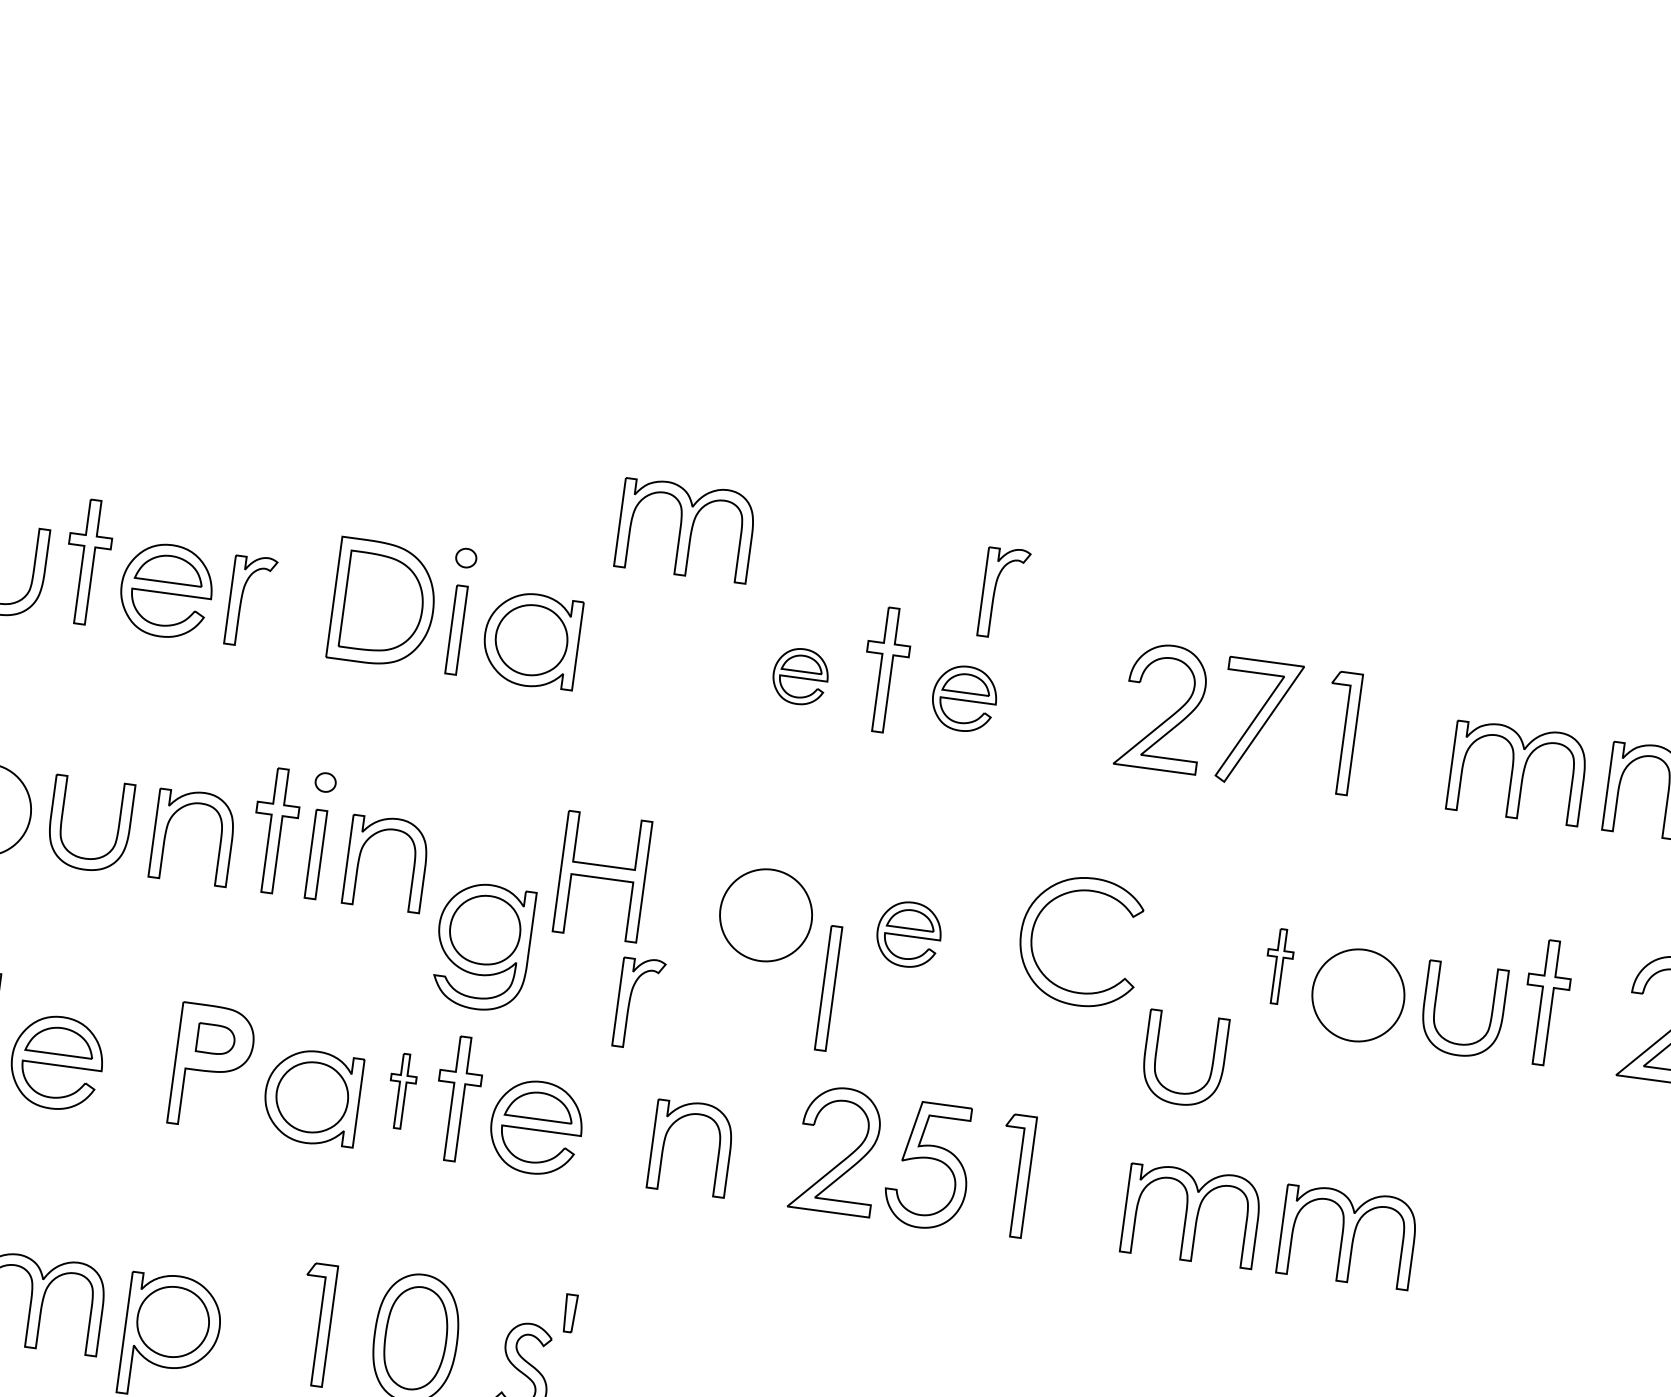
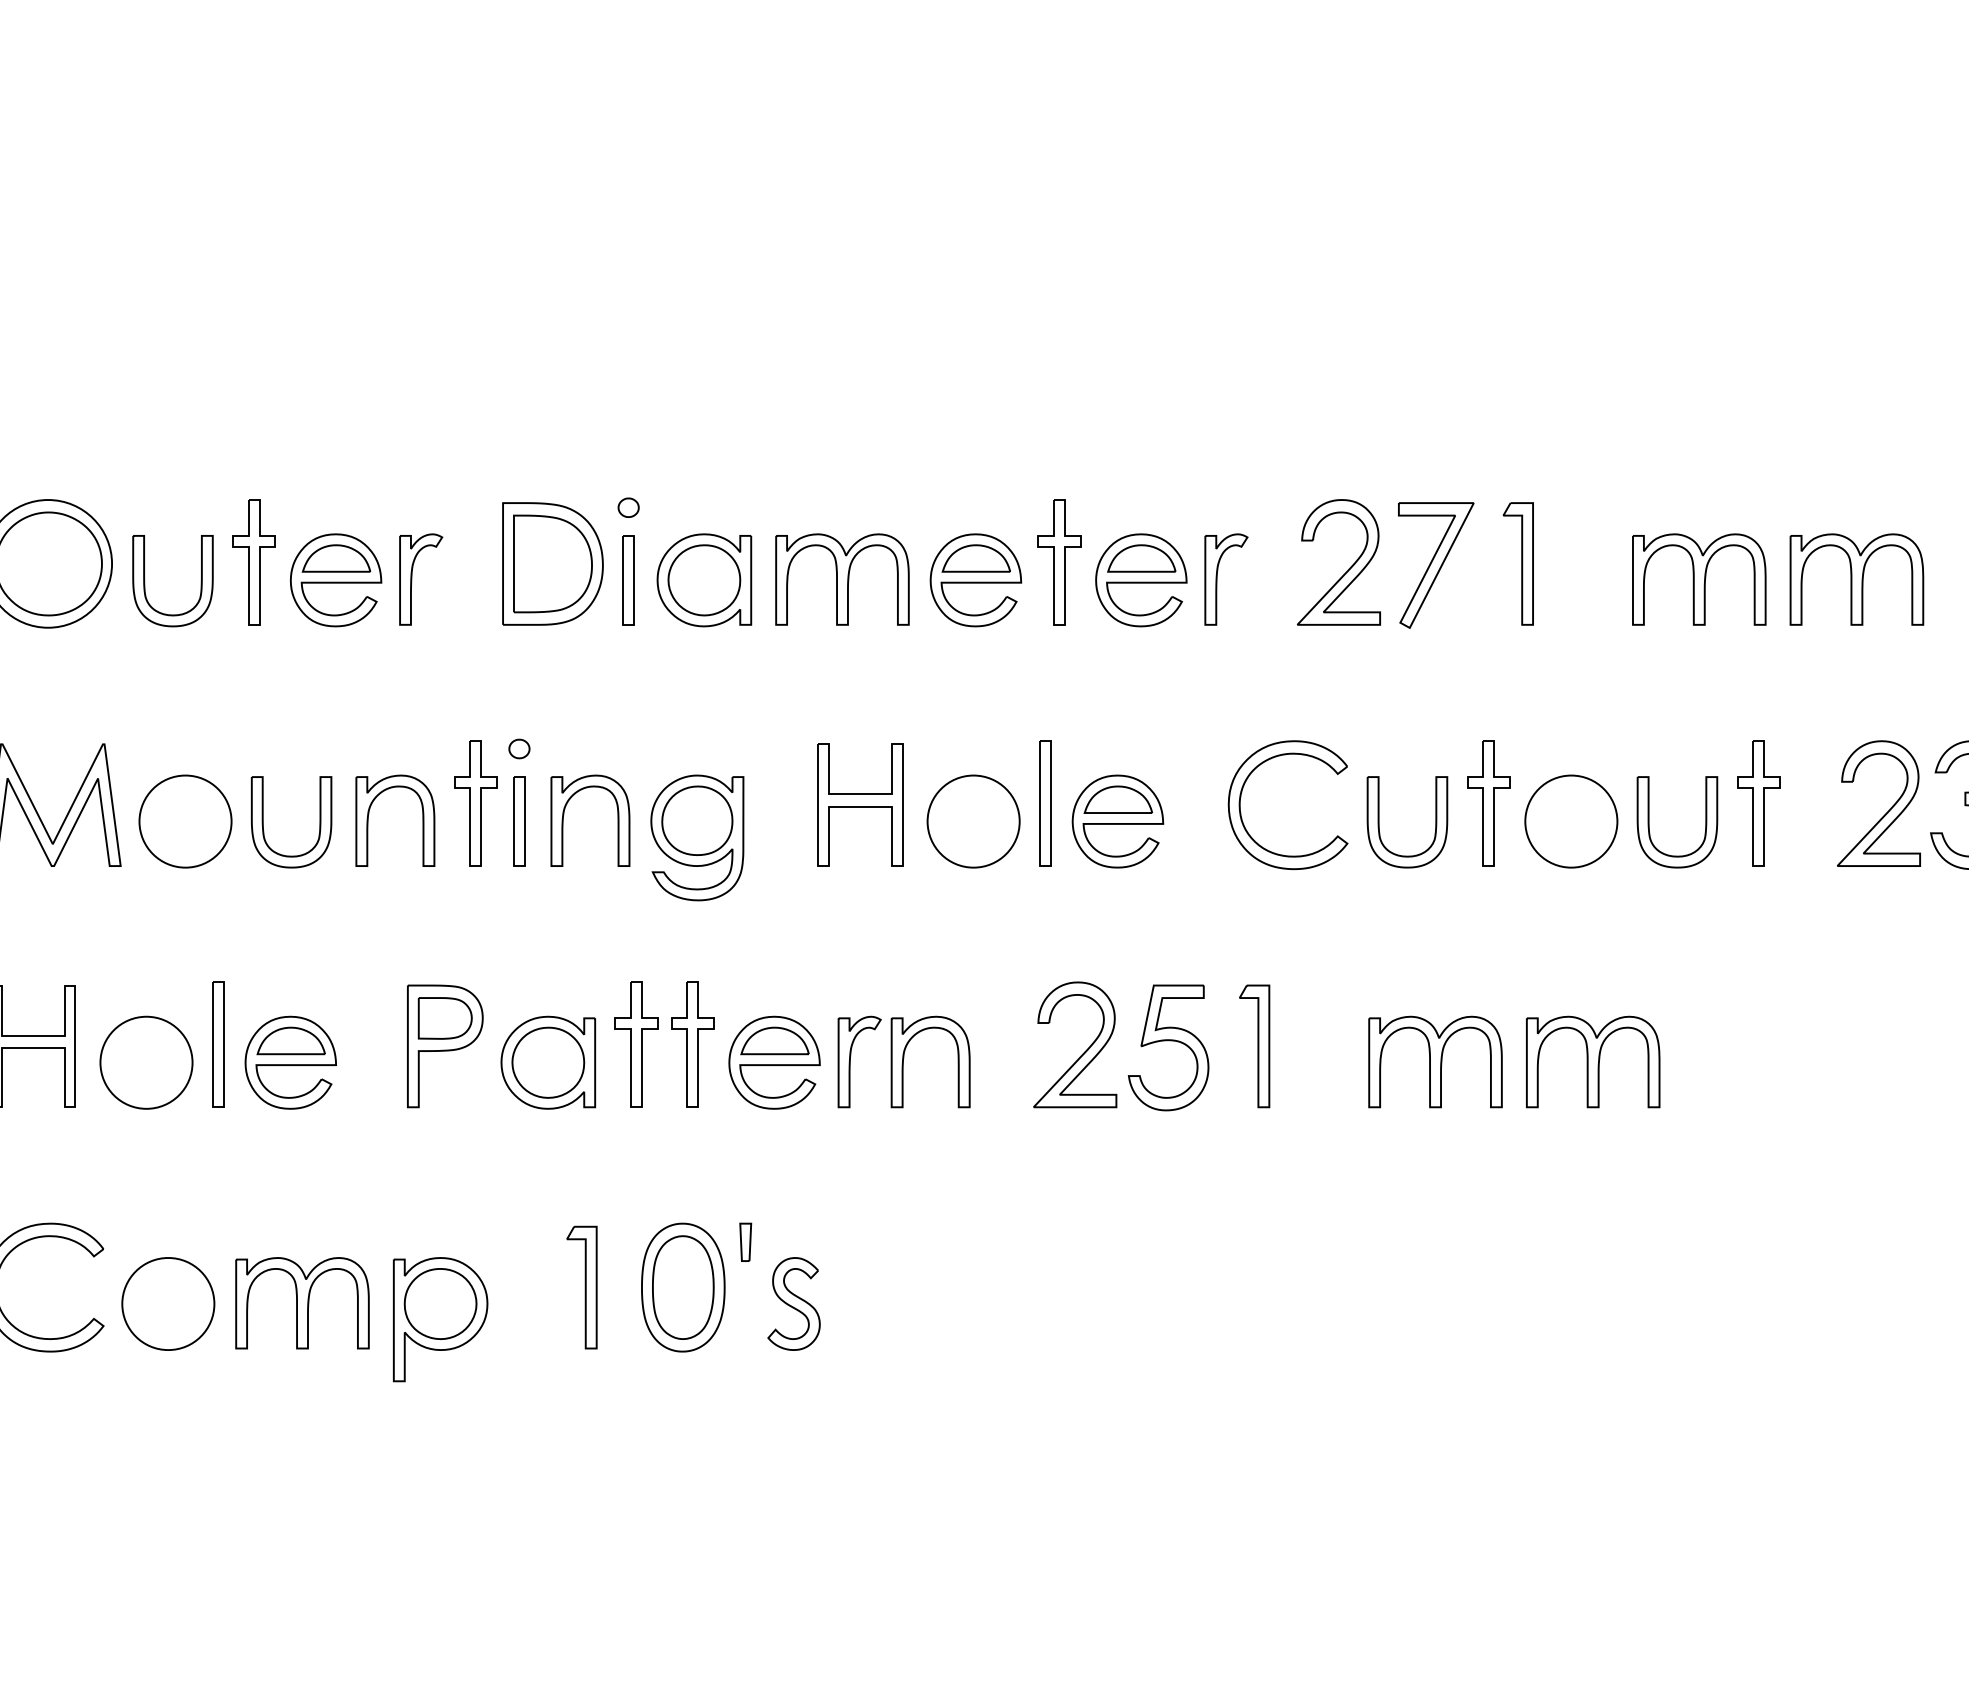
curve: (680, 529) -> (837, 579), moved
curve: (995, 592) -> (1217, 579), moved
part: (800, 676) -> (975, 580), size x1.67
part: (964, 698) -> (1141, 580), size x1.43
curve: (602, 877) -> (860, 806), moved
part: (908, 934) -> (1117, 821), size x1.43
part: (483, 946) -> (697, 837), moved
part: (1278, 966) -> (1488, 803), size x1.67
part: (828, 988) -> (1045, 803), moved
part: (630, 1001) -> (850, 1061), moved
part: (215, 1039) -> (444, 1018), size x1.43
part: (1156, 1055) -> (1379, 822), moved
part: (402, 1091) -> (636, 1044), size x1.67
part: (569, 1312) -> (745, 1241), moved

